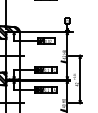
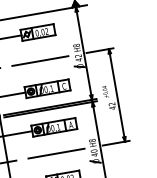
line: (44, 55) -> (39, 60), added
line: (44, 103) -> (55, 154), added

